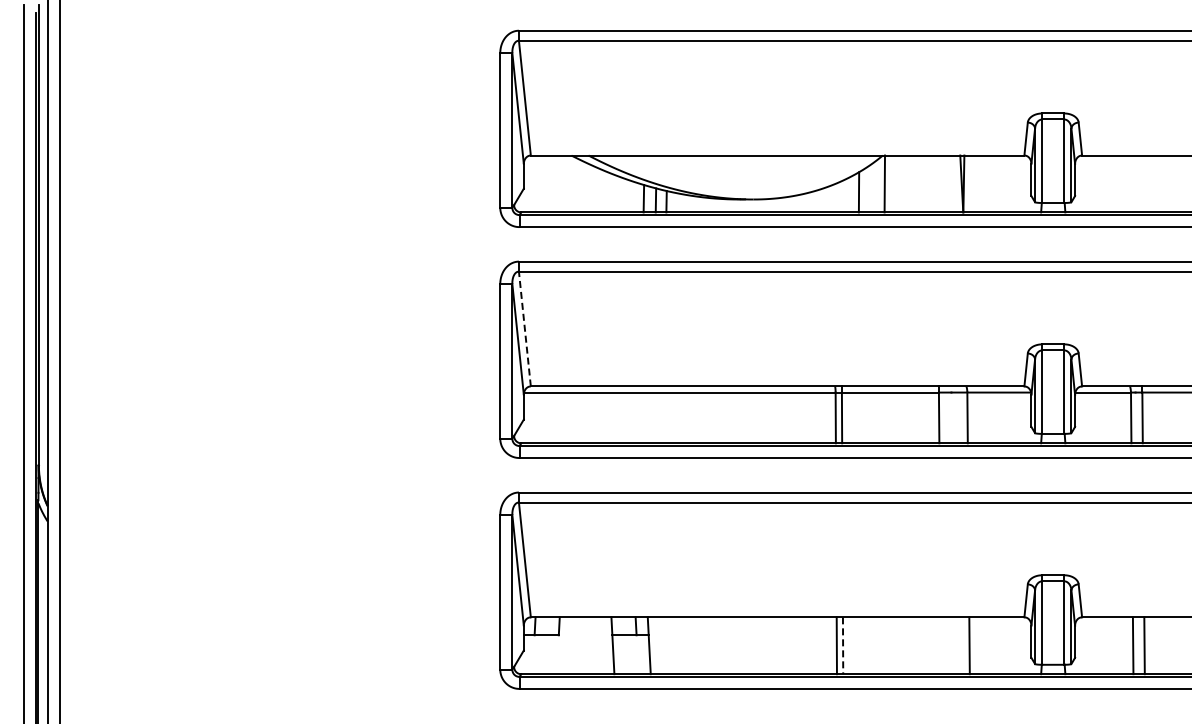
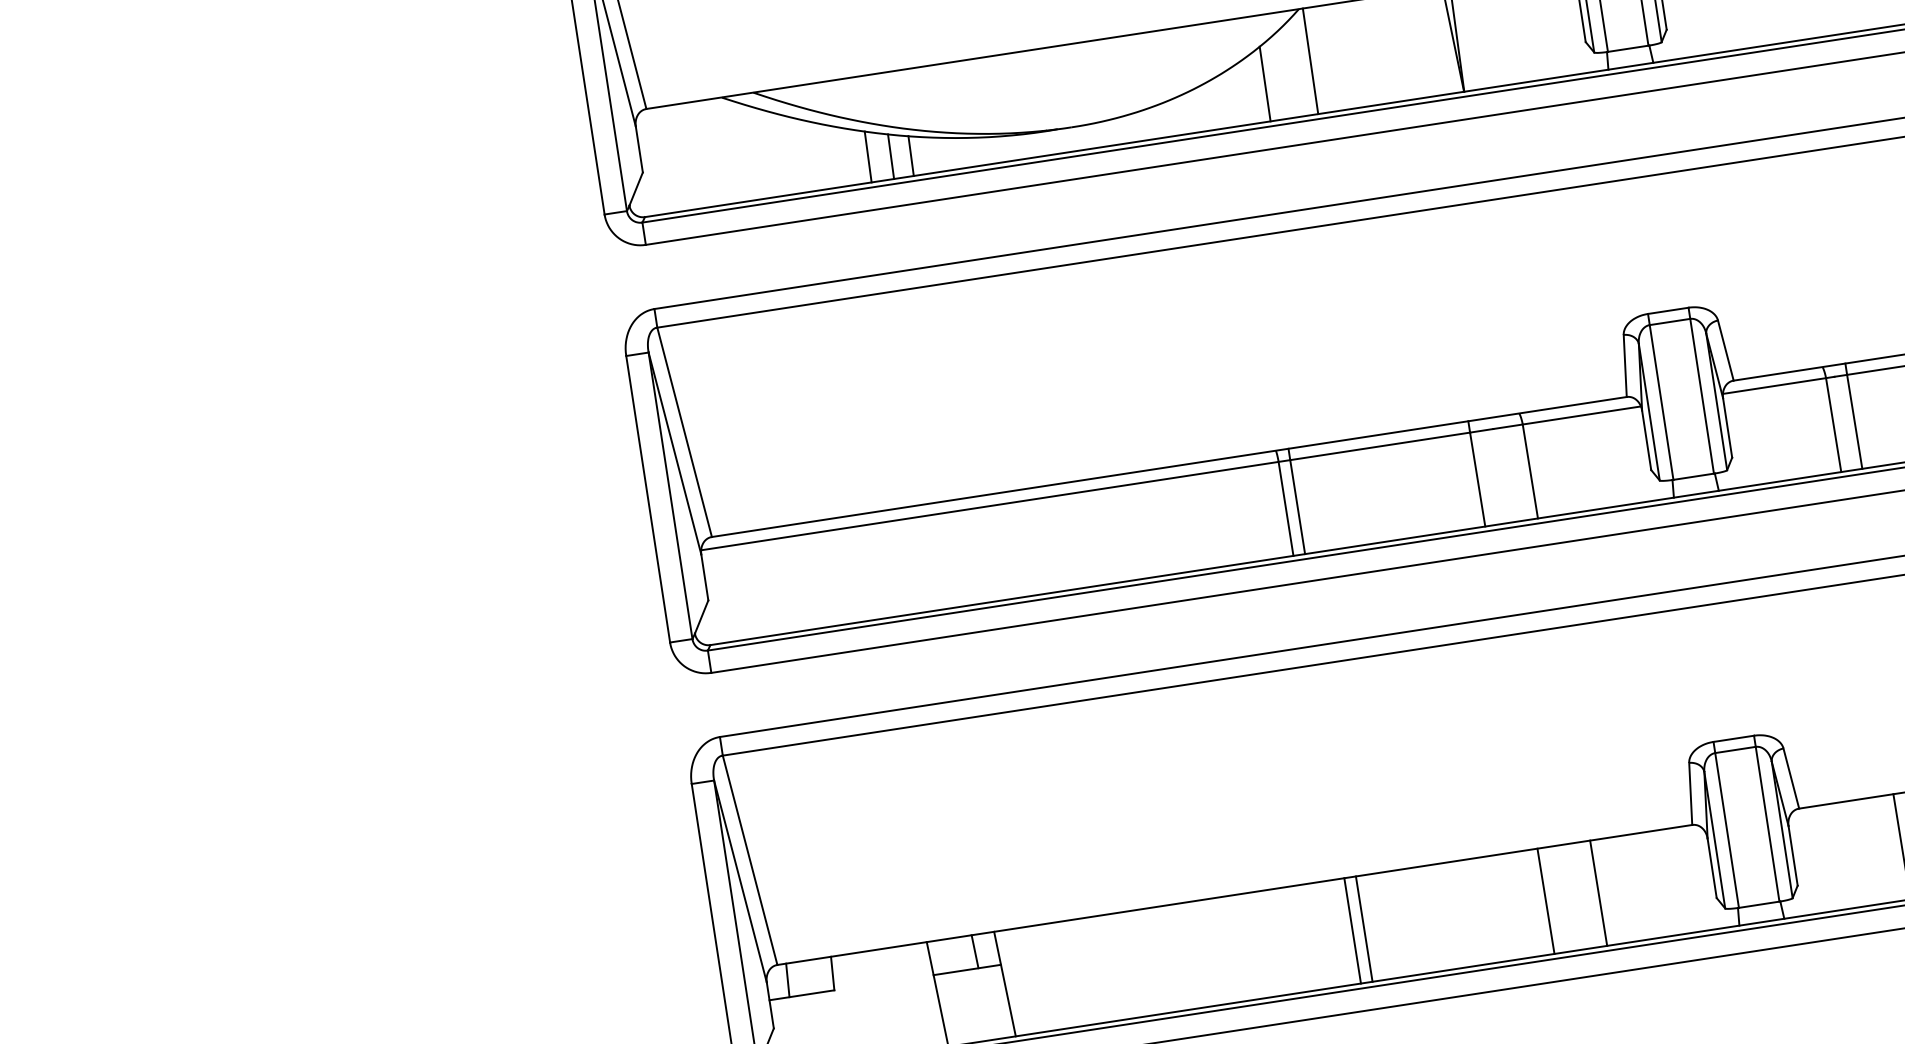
line: (524, 329) -> (684, 433), dashed -> solid
line: (940, 645) -> (1544, 900), added
line: (843, 646) -> (1365, 930), dashed -> solid

